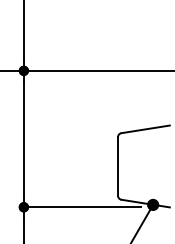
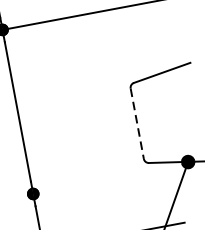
line: (118, 166) -> (137, 123), solid -> dashed
line: (82, 207) -> (103, 181), removed

